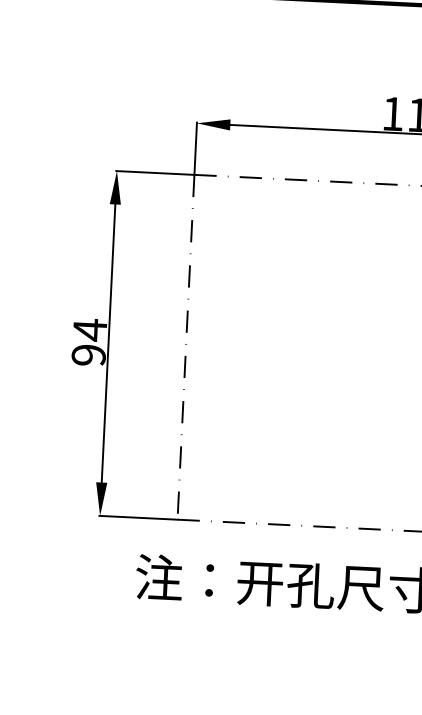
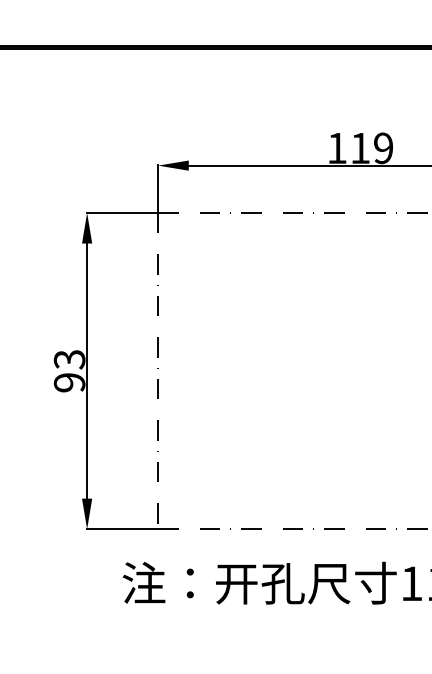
text: (89, 329) -> (69, 359), 94 -> 93

